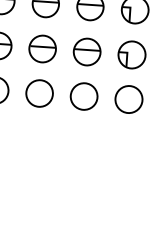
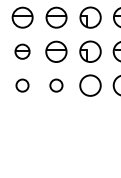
part: (42, 48) -> (22, 51), size x0.7
part: (39, 93) -> (22, 85), size x0.6
part: (84, 96) -> (56, 85), size x0.6

